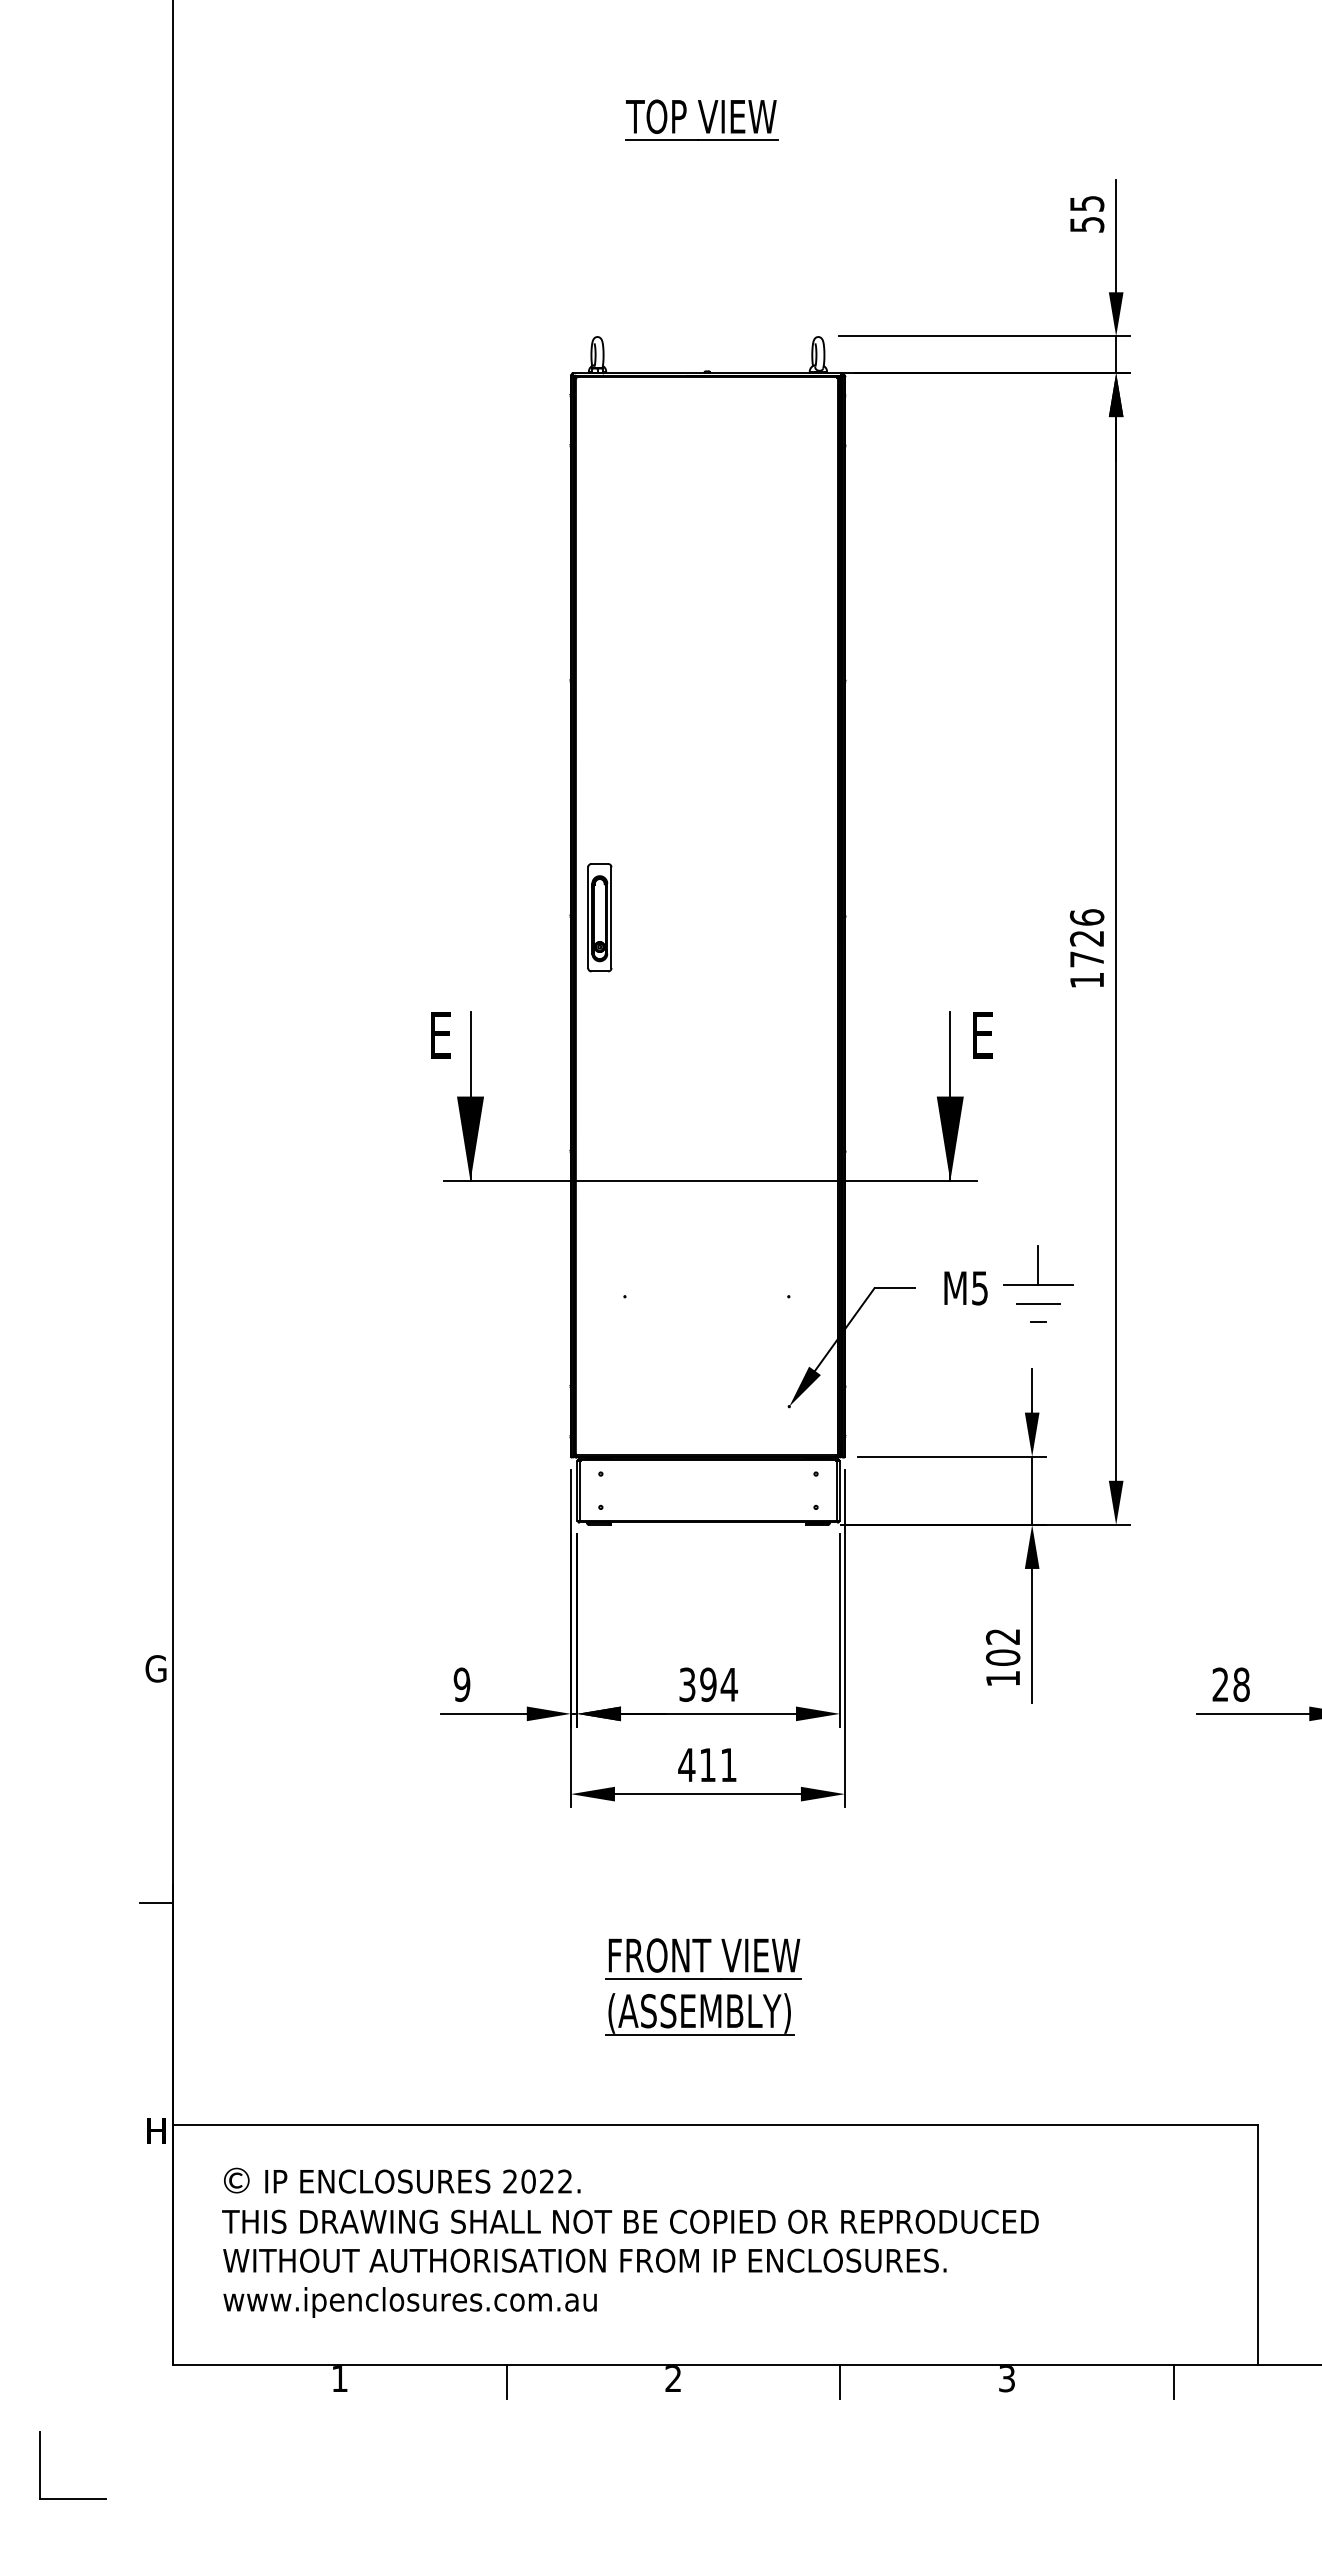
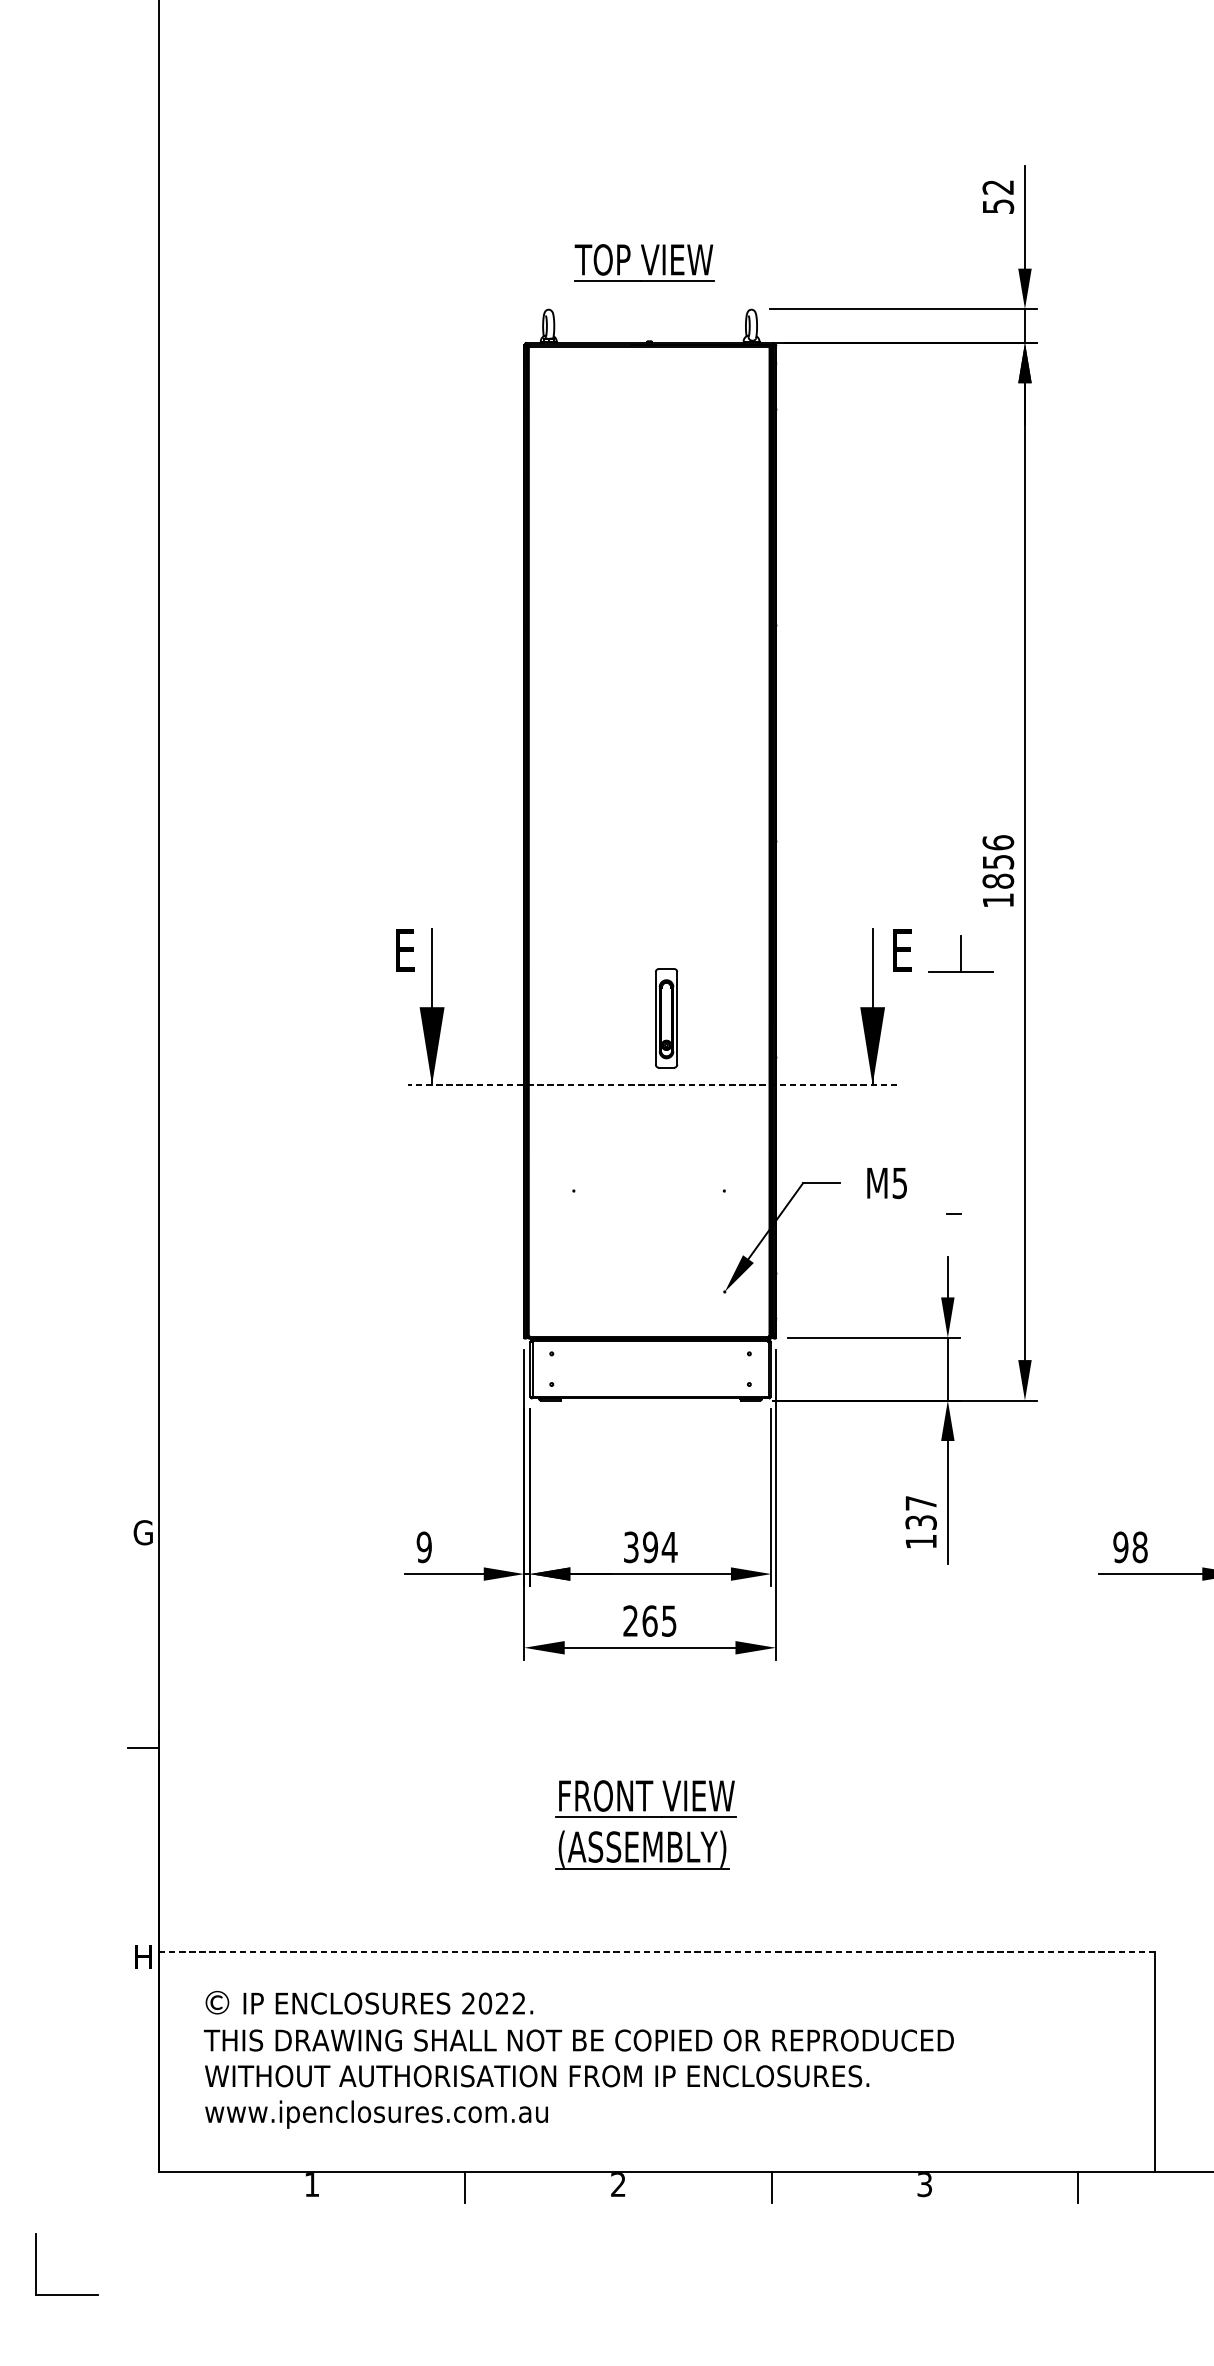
part: (701, 119) -> (644, 262), moved
text: (1087, 203) -> (998, 187), 55 -> 52
part: (599, 917) -> (666, 1018), moved
text: (1086, 949) -> (997, 872), 1726 -> 1856
line: (710, 1181) -> (652, 1085), solid -> dashed
part: (1038, 1265) -> (961, 953), moved
line: (1038, 1303) -> (953, 1197), removed
text: (1003, 1647) -> (921, 1513), 102 -> 137
text: (1220, 1684) -> (1120, 1547), 28 -> 98
text: (707, 1764) -> (649, 1620), 411 -> 265
line: (715, 2125) -> (657, 1952), solid -> dashed

